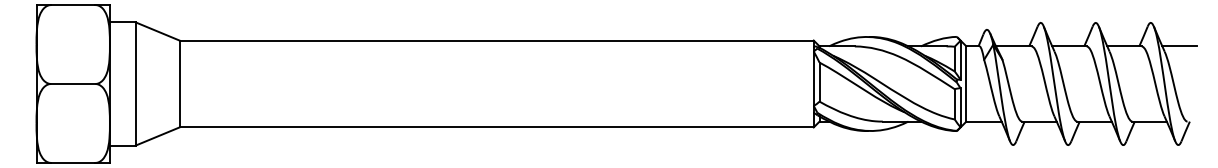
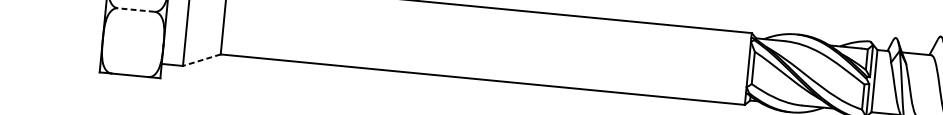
line: (72, 84) -> (135, 10), solid -> dashed
line: (157, 136) -> (201, 60), solid -> dashed

